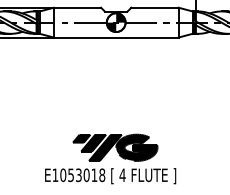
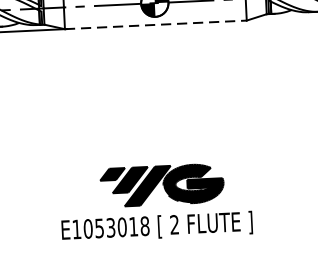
line: (116, 37) -> (156, 24), solid -> dashed
text: (122, 174) -> (174, 223), 4 -> 2

